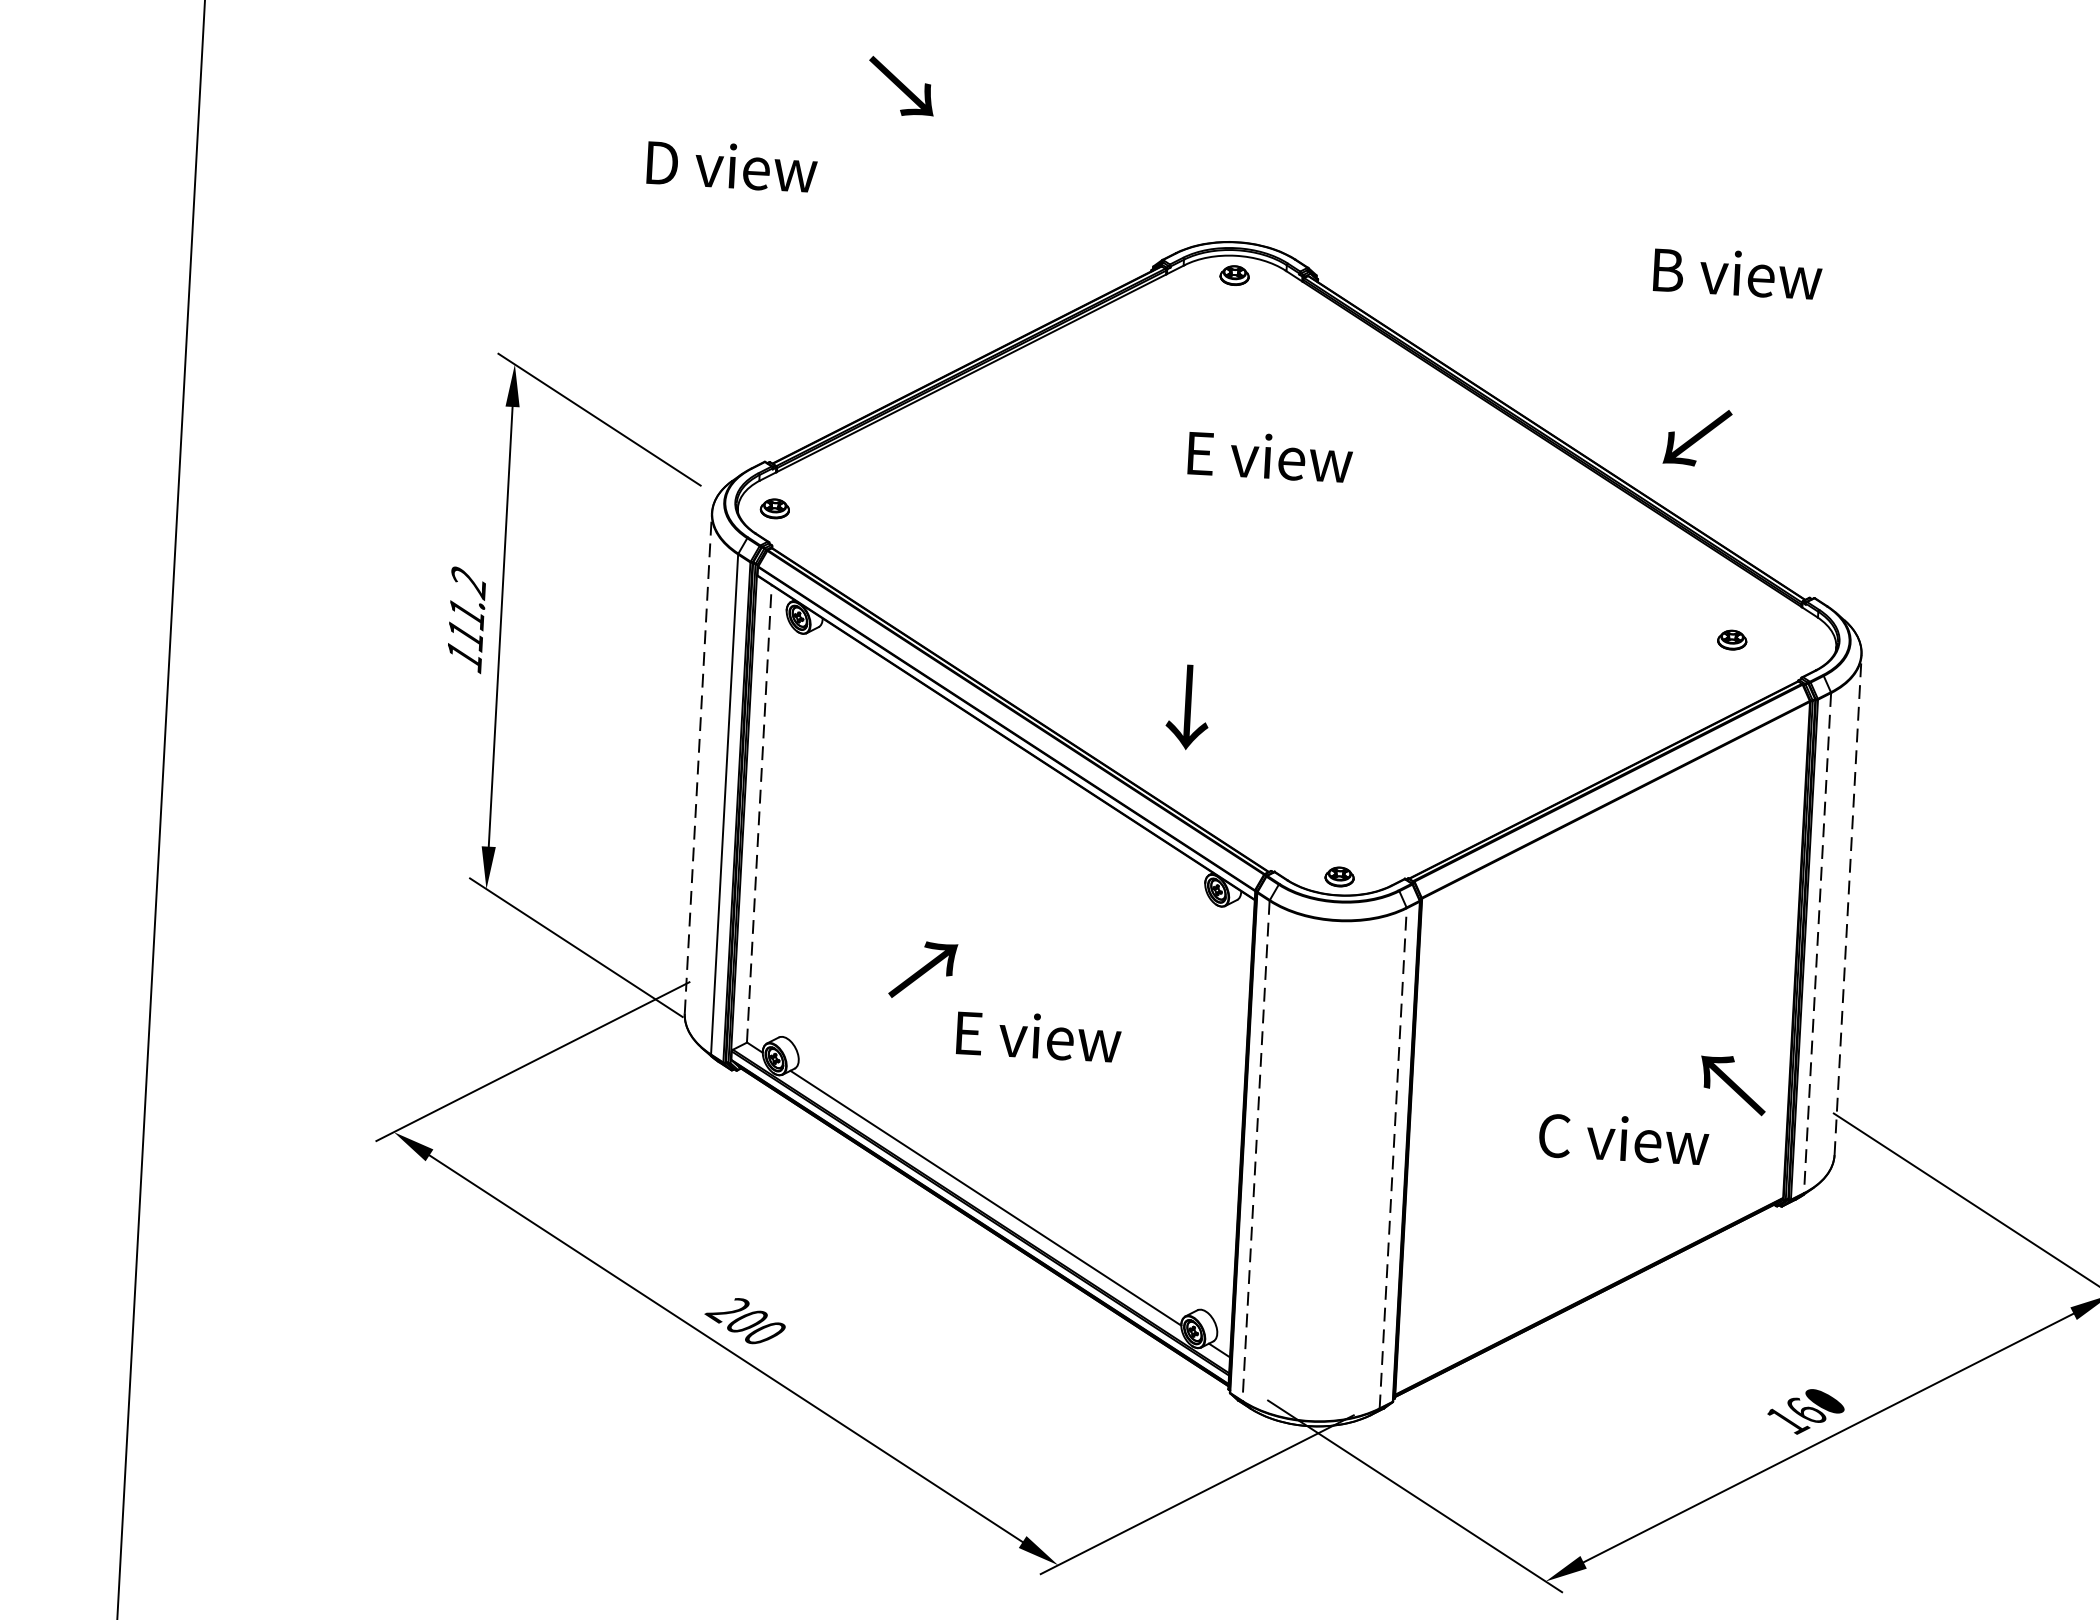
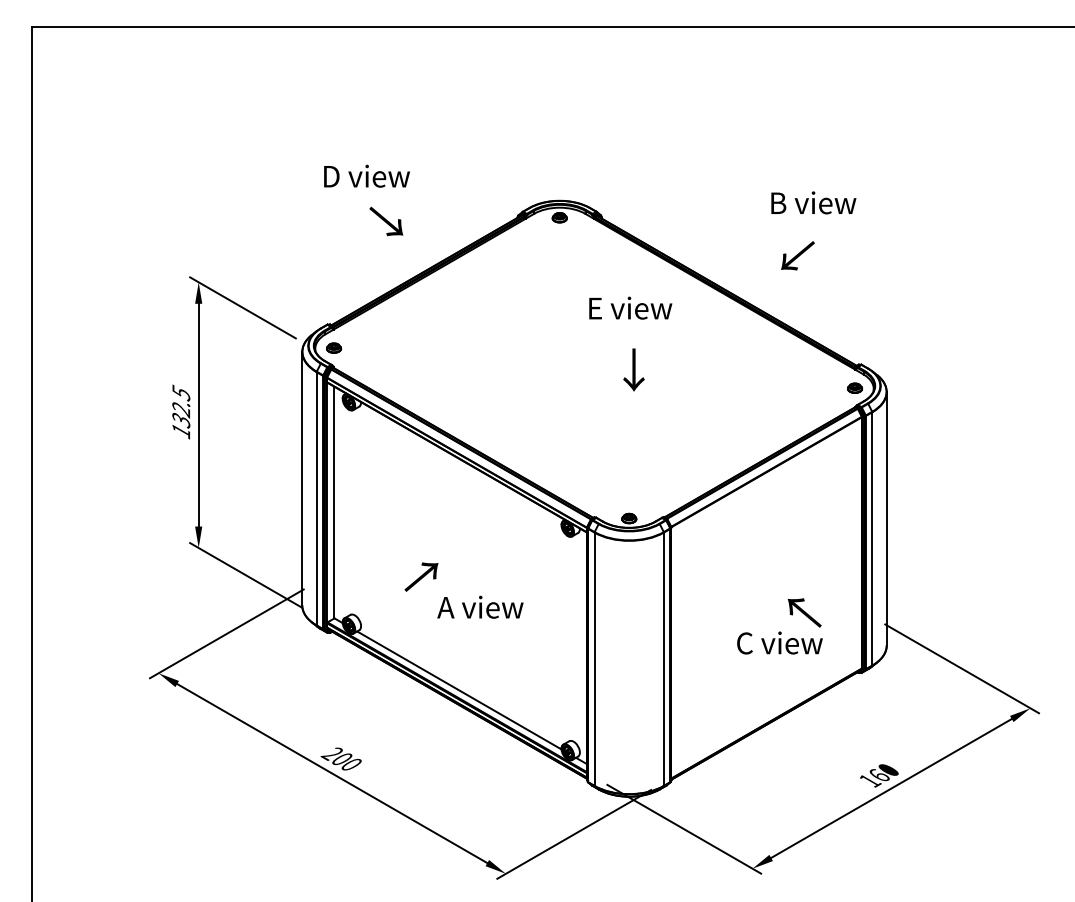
text: (901, 86) -> (386, 221), moved
text: (731, 164) -> (366, 175), moved
text: (1696, 436) -> (797, 255), moved
text: (1269, 455) -> (630, 307), moved
text: (467, 607) -> (181, 406), 111.2 -> 132.5
part: (1733, 638) -> (855, 387), moved
text: (1187, 706) -> (633, 369), moved
line: (698, 762) -> (302, 478), dashed -> solid
line: (759, 813) -> (334, 502), dashed -> solid
line: (1847, 904) -> (886, 518), dashed -> solid
line: (1817, 942) -> (872, 538), dashed -> solid
text: (1036, 1036) -> (480, 607), E view -> A view
text: (1732, 1084) -> (804, 612), moved
line: (1256, 1151) -> (594, 659), dashed -> solid
line: (1392, 1158) -> (663, 659), dashed -> solid

